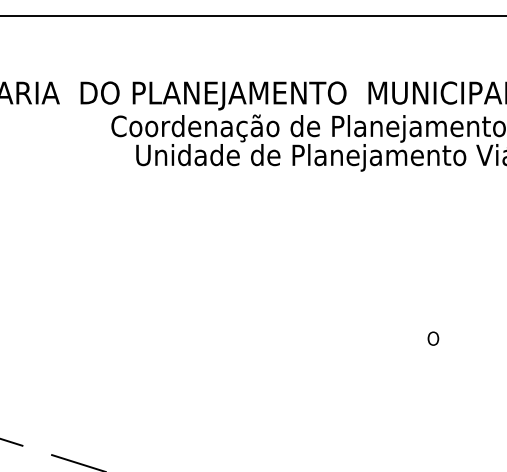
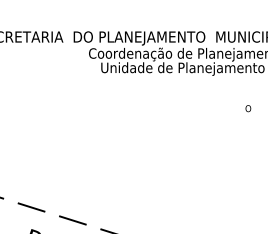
text: (433, 338) -> (248, 108), moved

